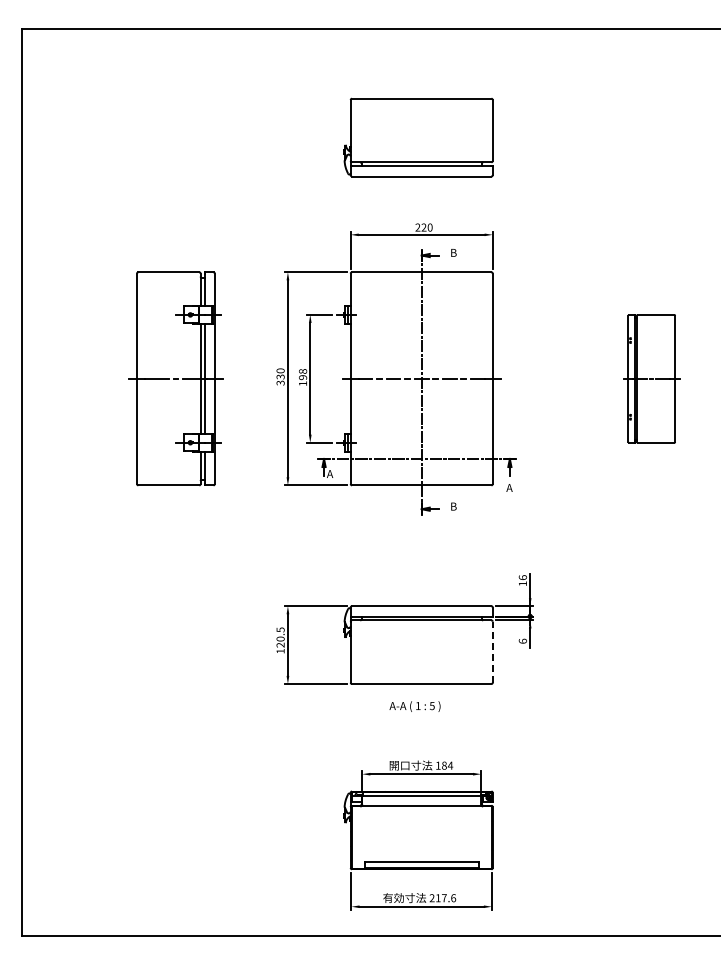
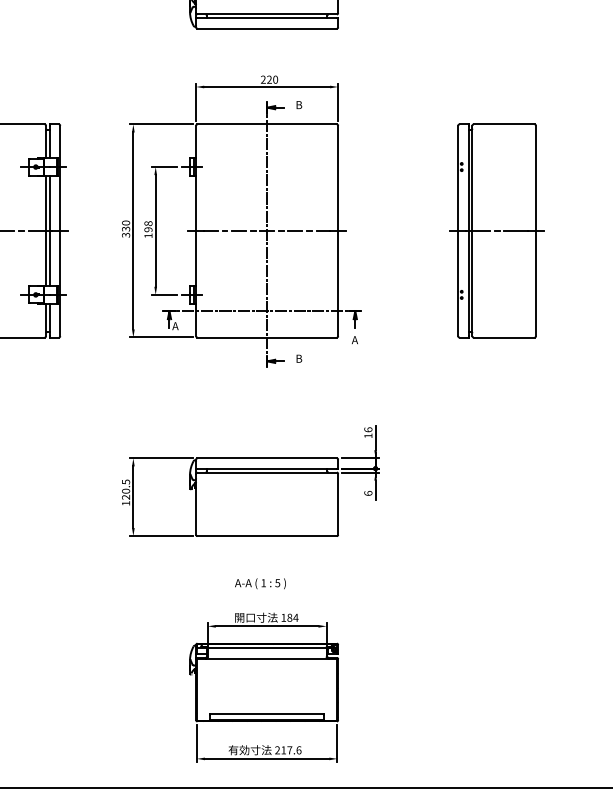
part: (651, 378) -> (496, 230), size x1.67
line: (492, 652) -> (337, 504), dashed -> solid
text: (414, 706) -> (259, 583), moved

